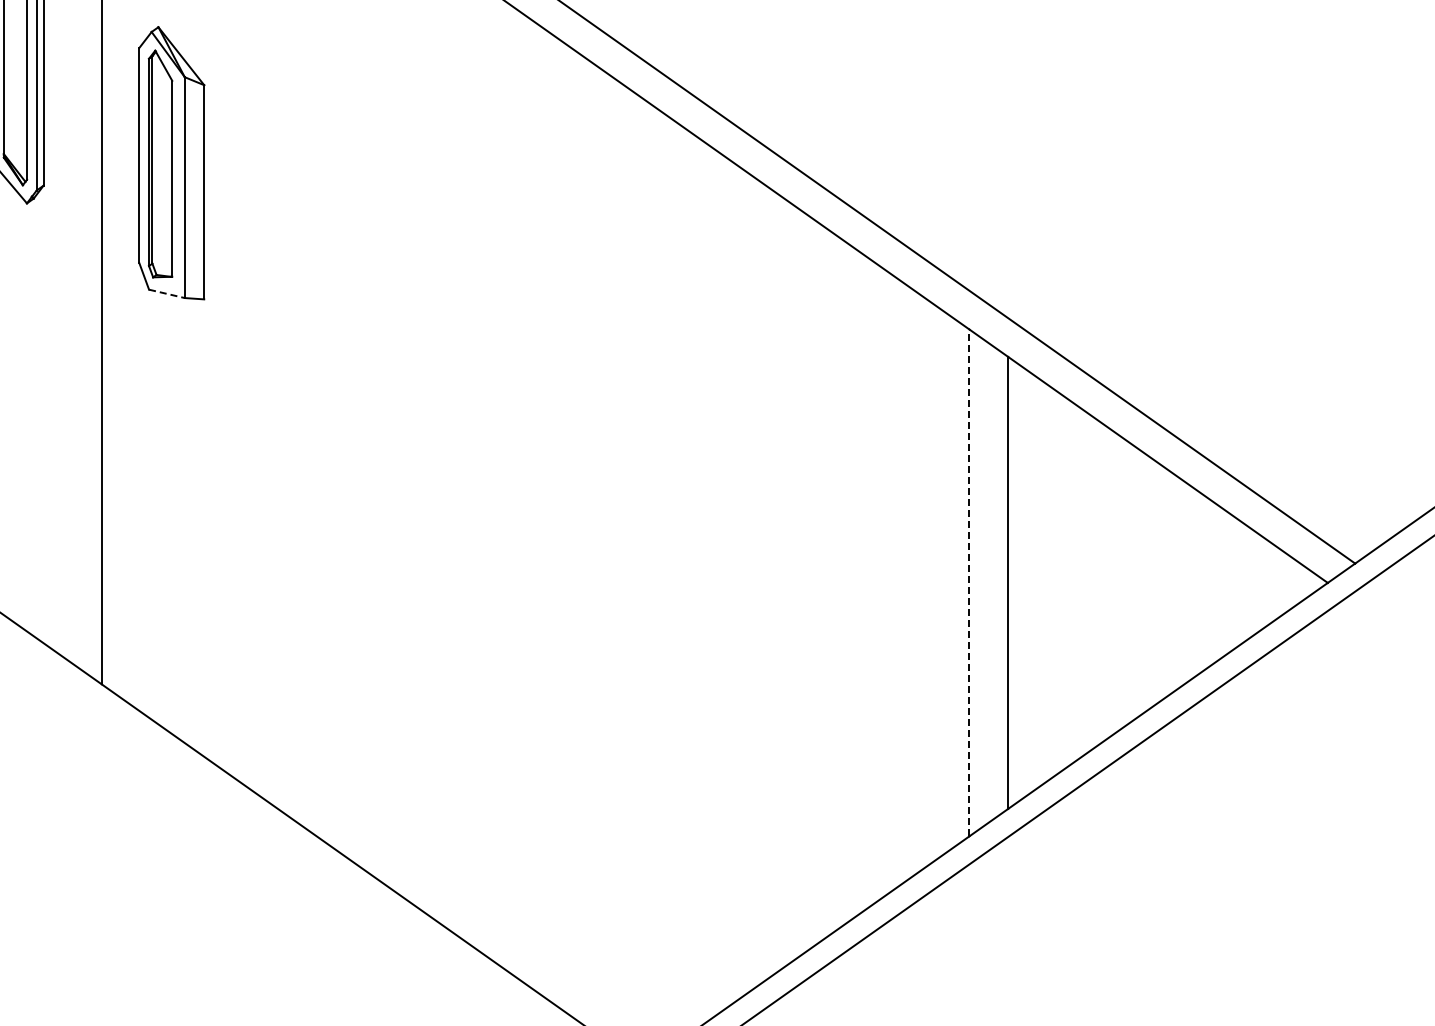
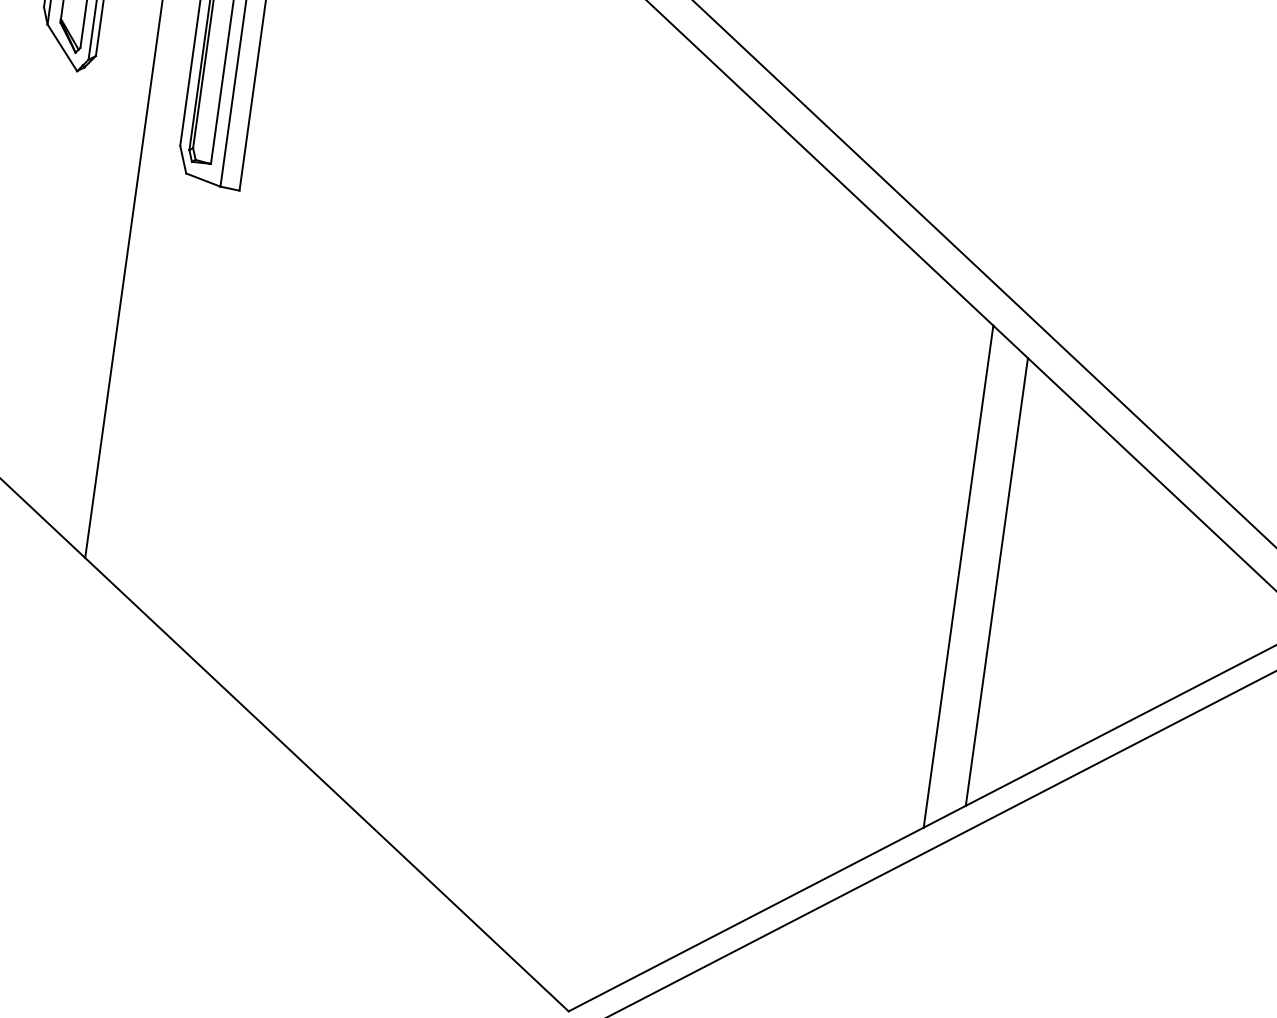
line: (167, 293) -> (203, 179), dashed -> solid
line: (969, 582) -> (958, 576), dashed -> solid

